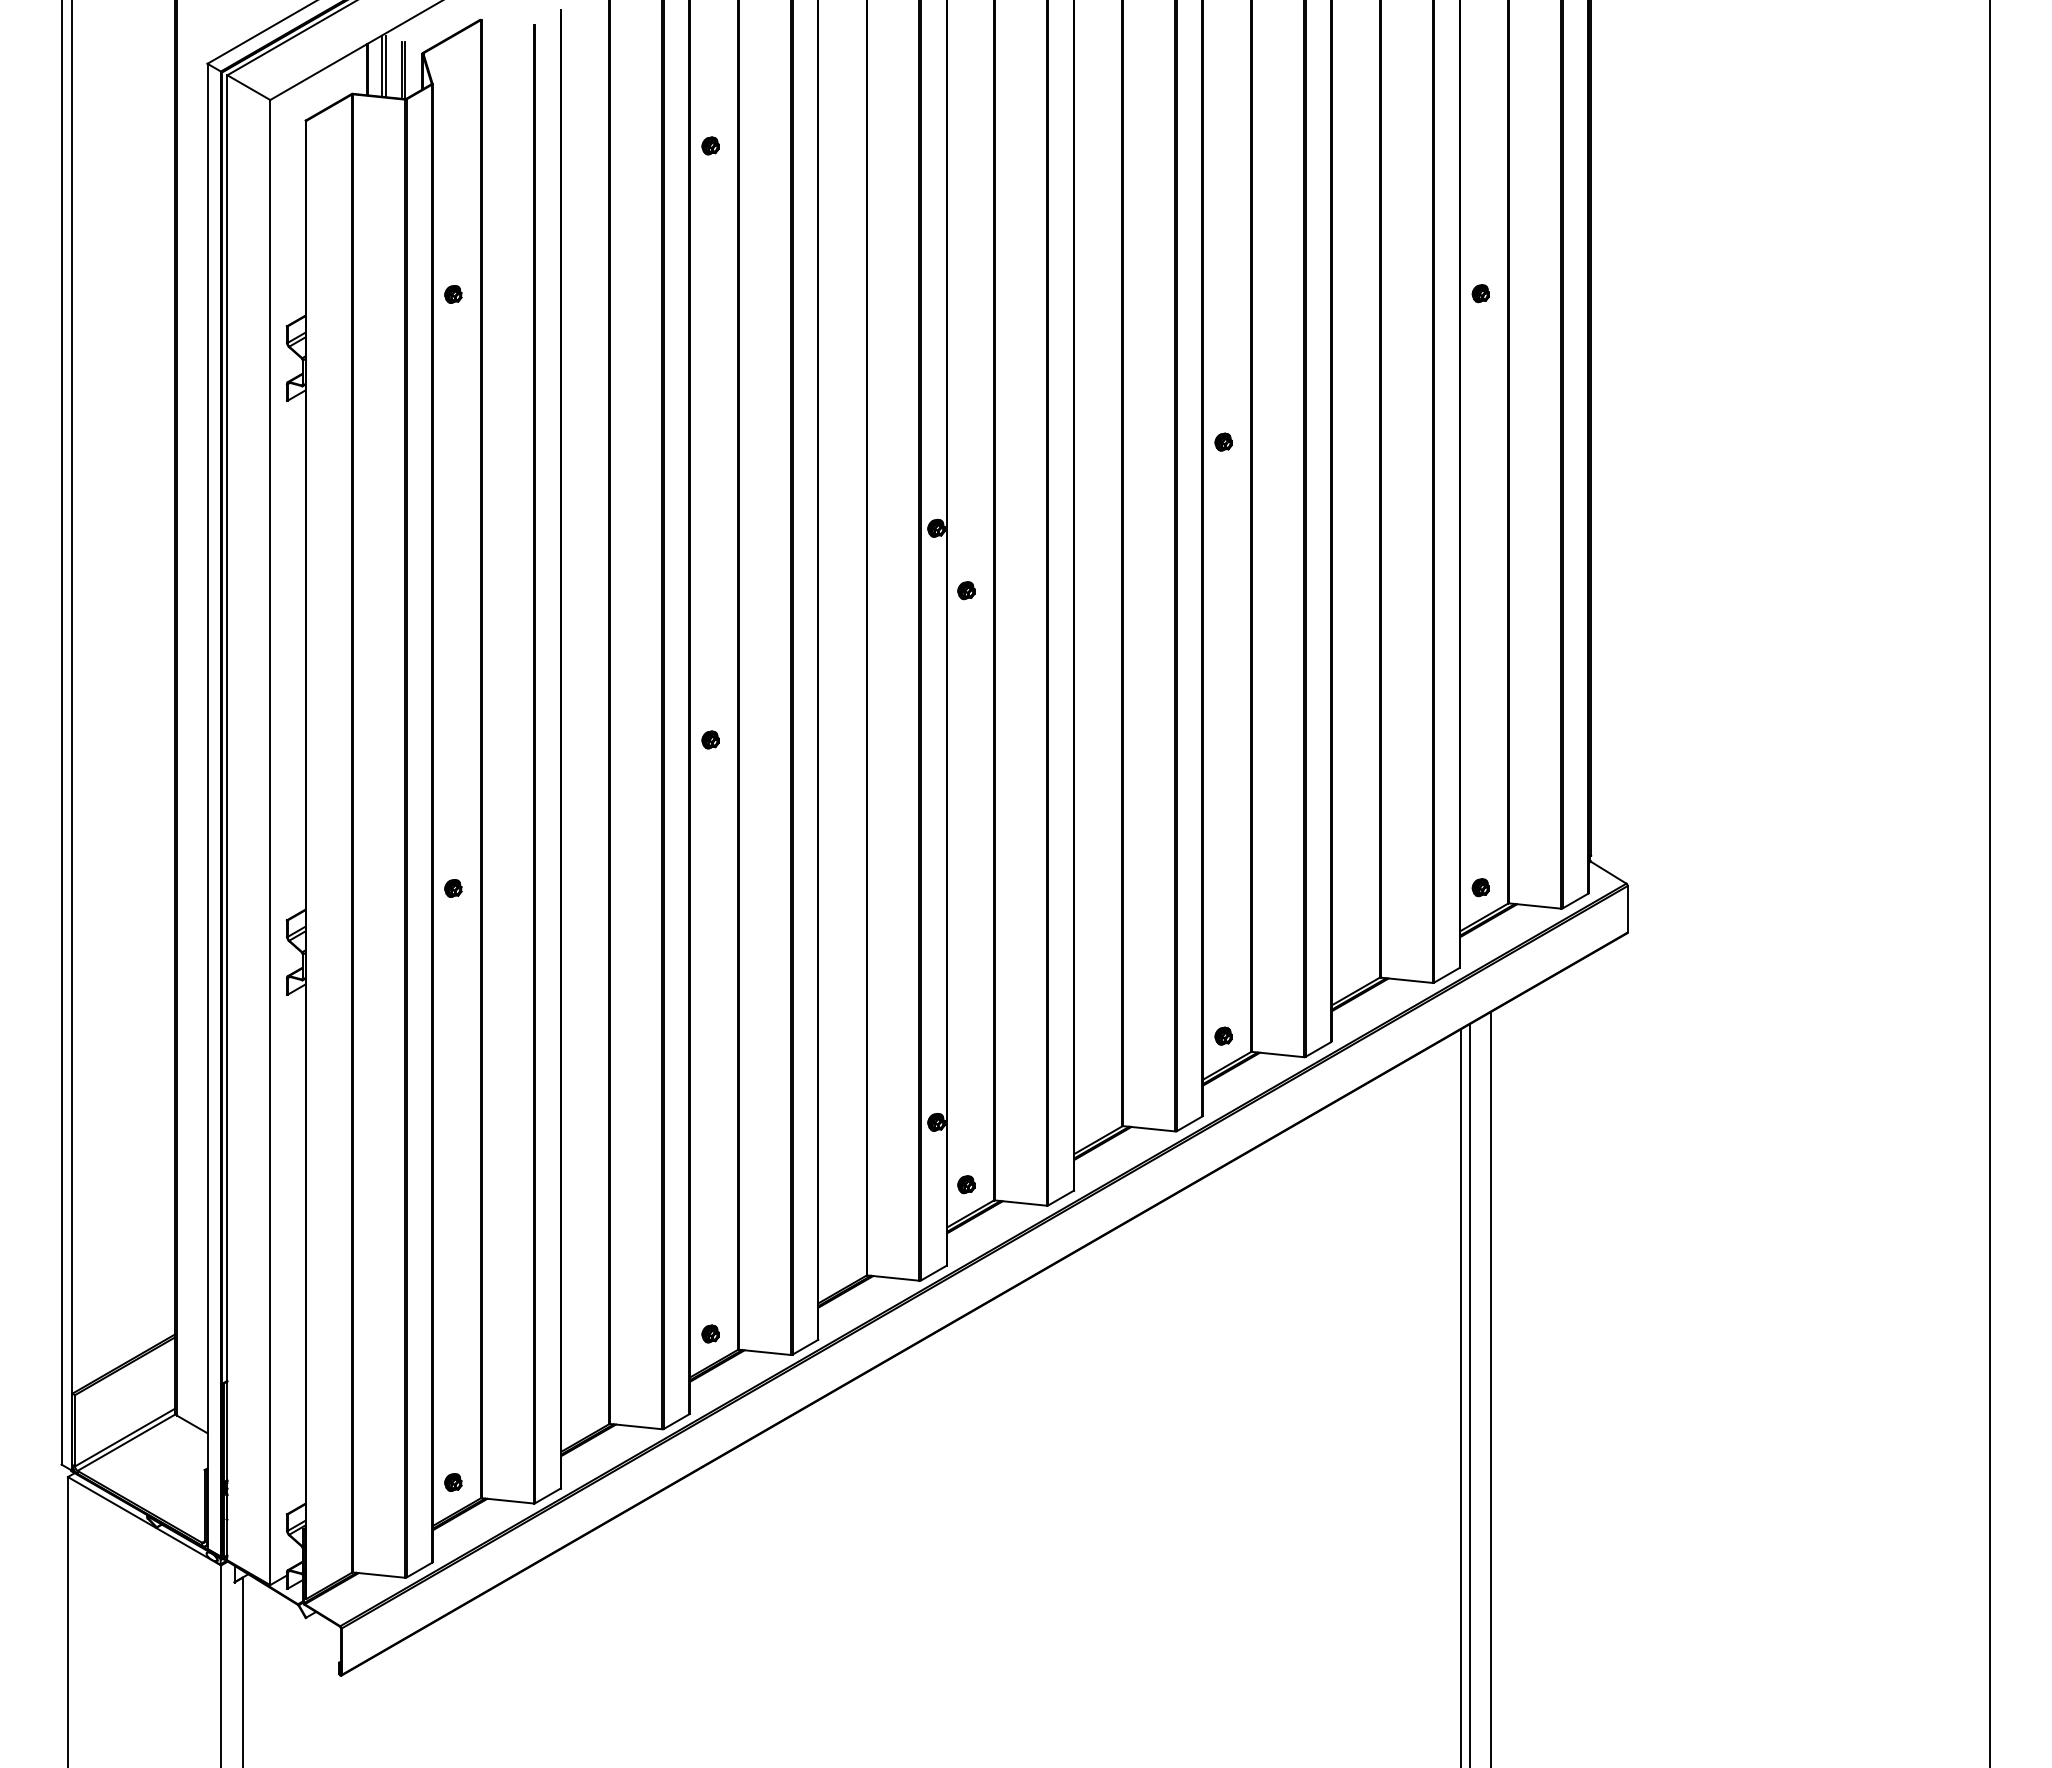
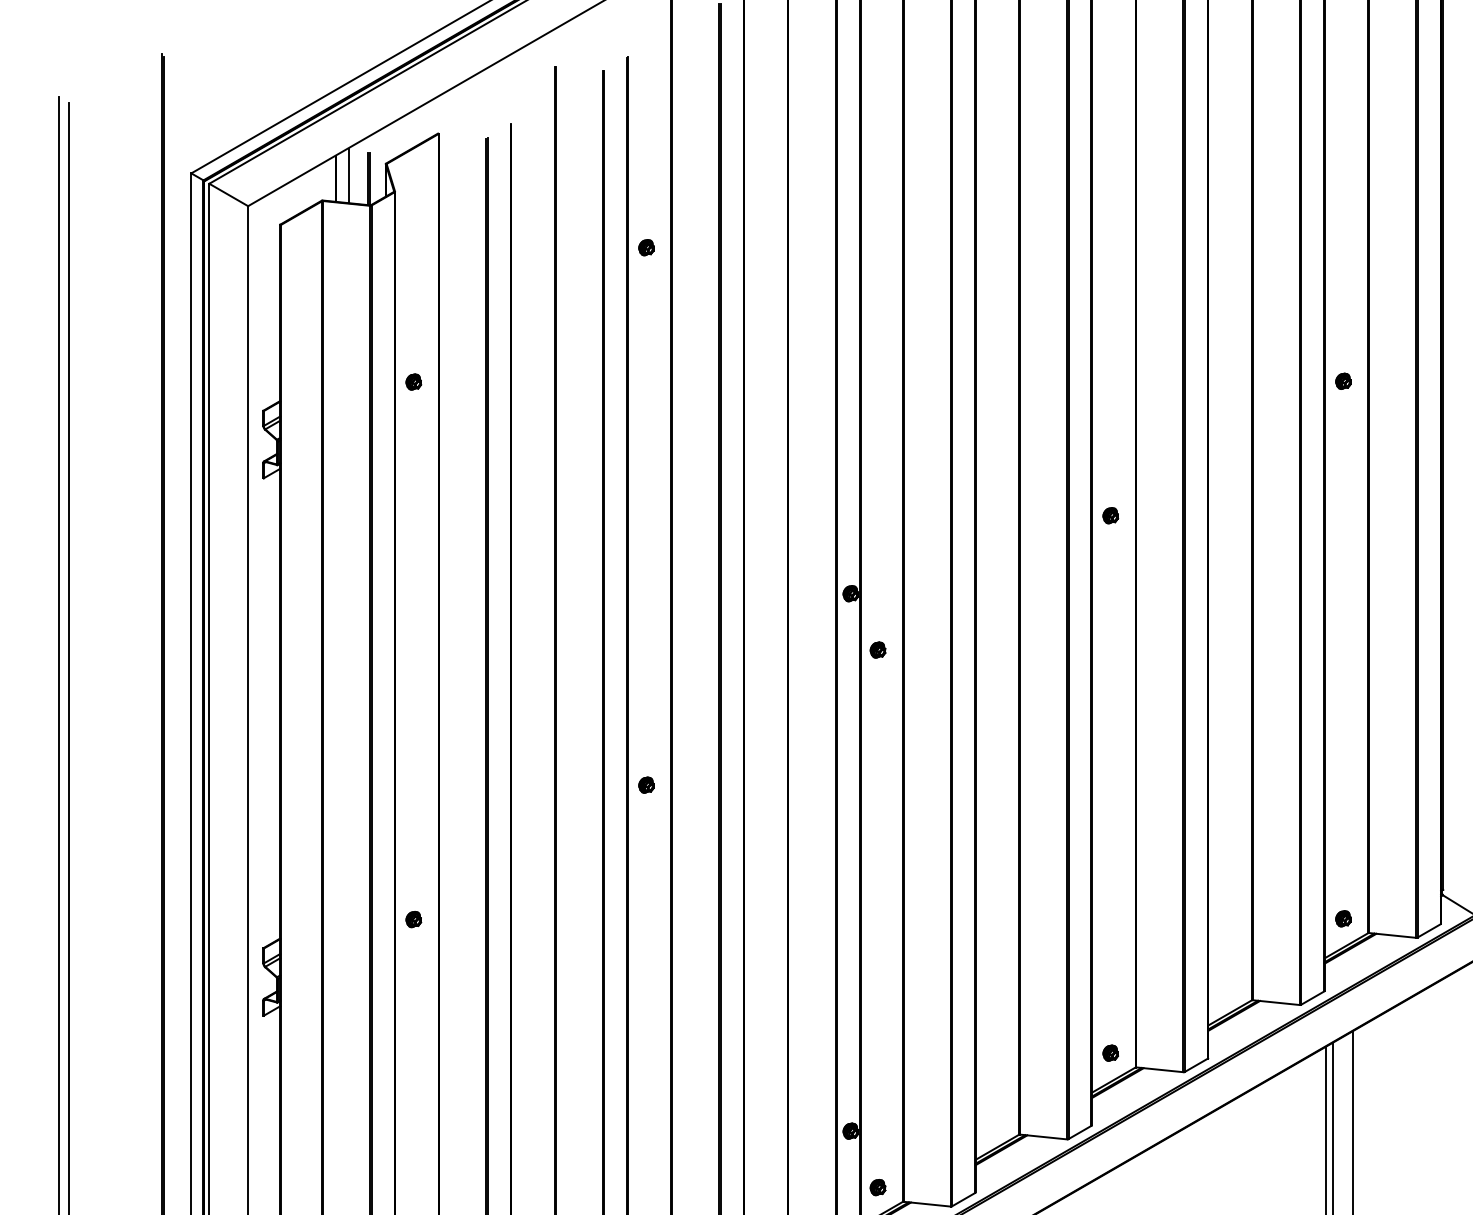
line: (385, 66) -> (352, 175), removed

